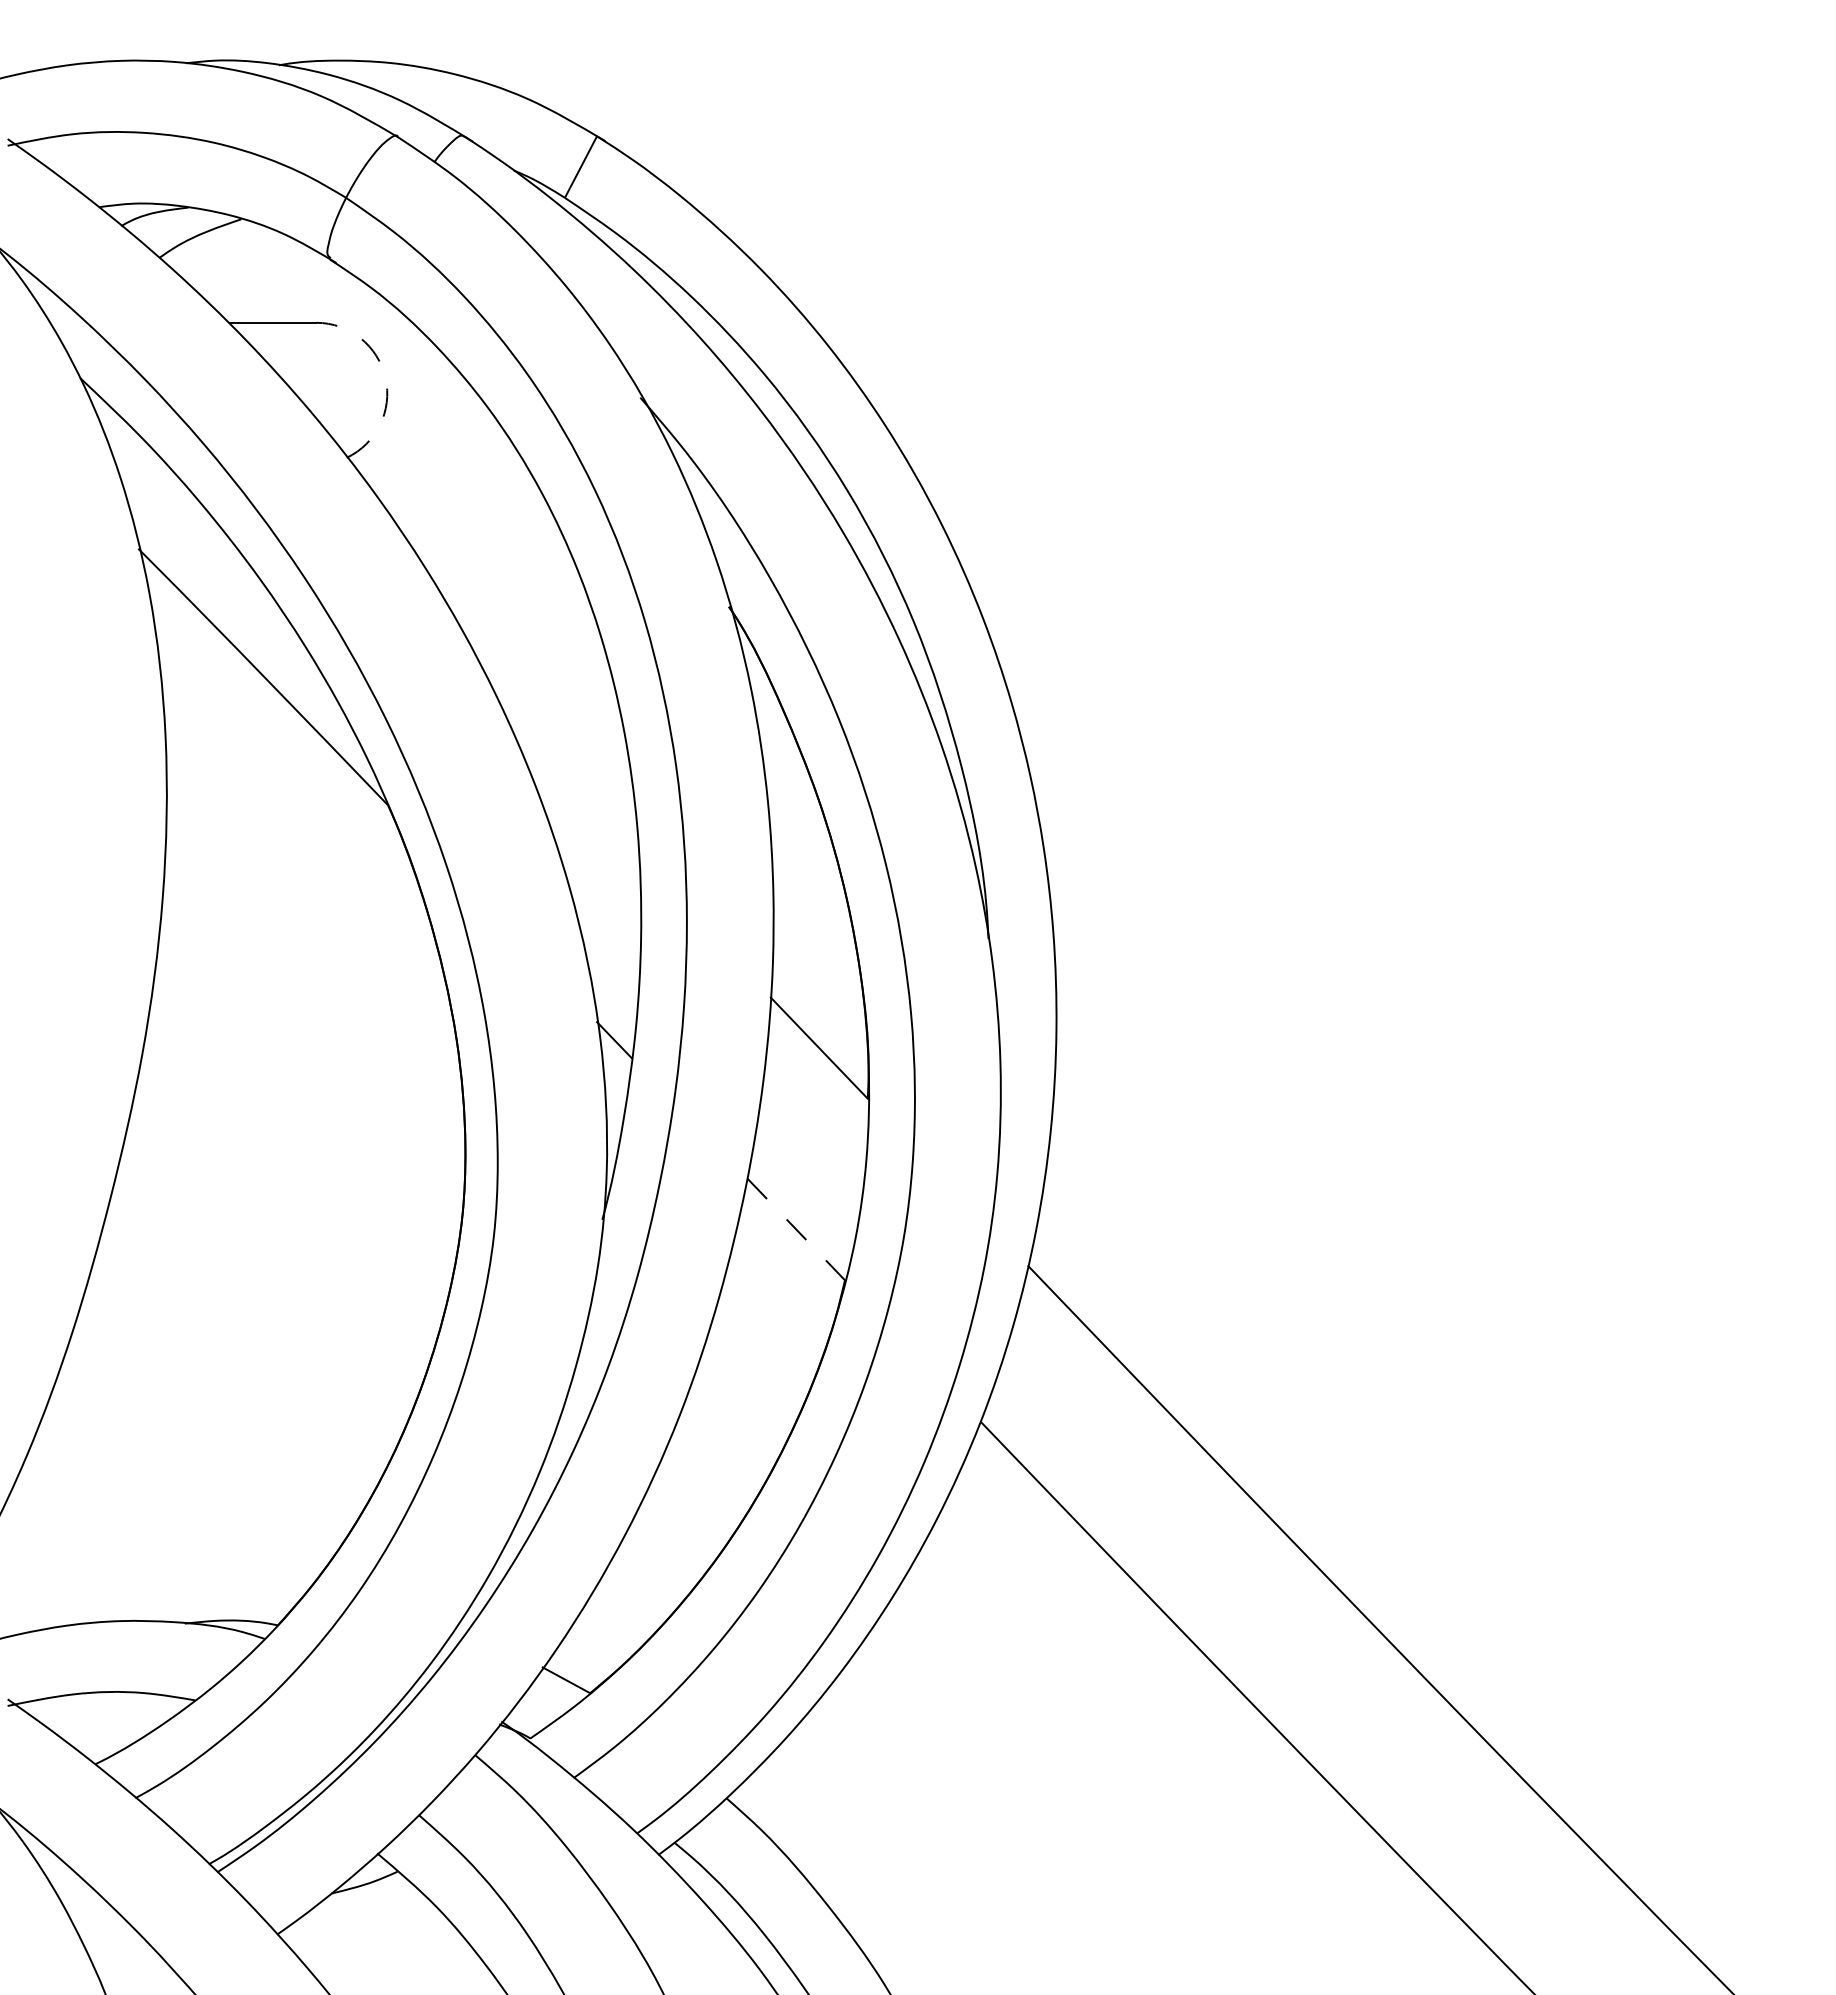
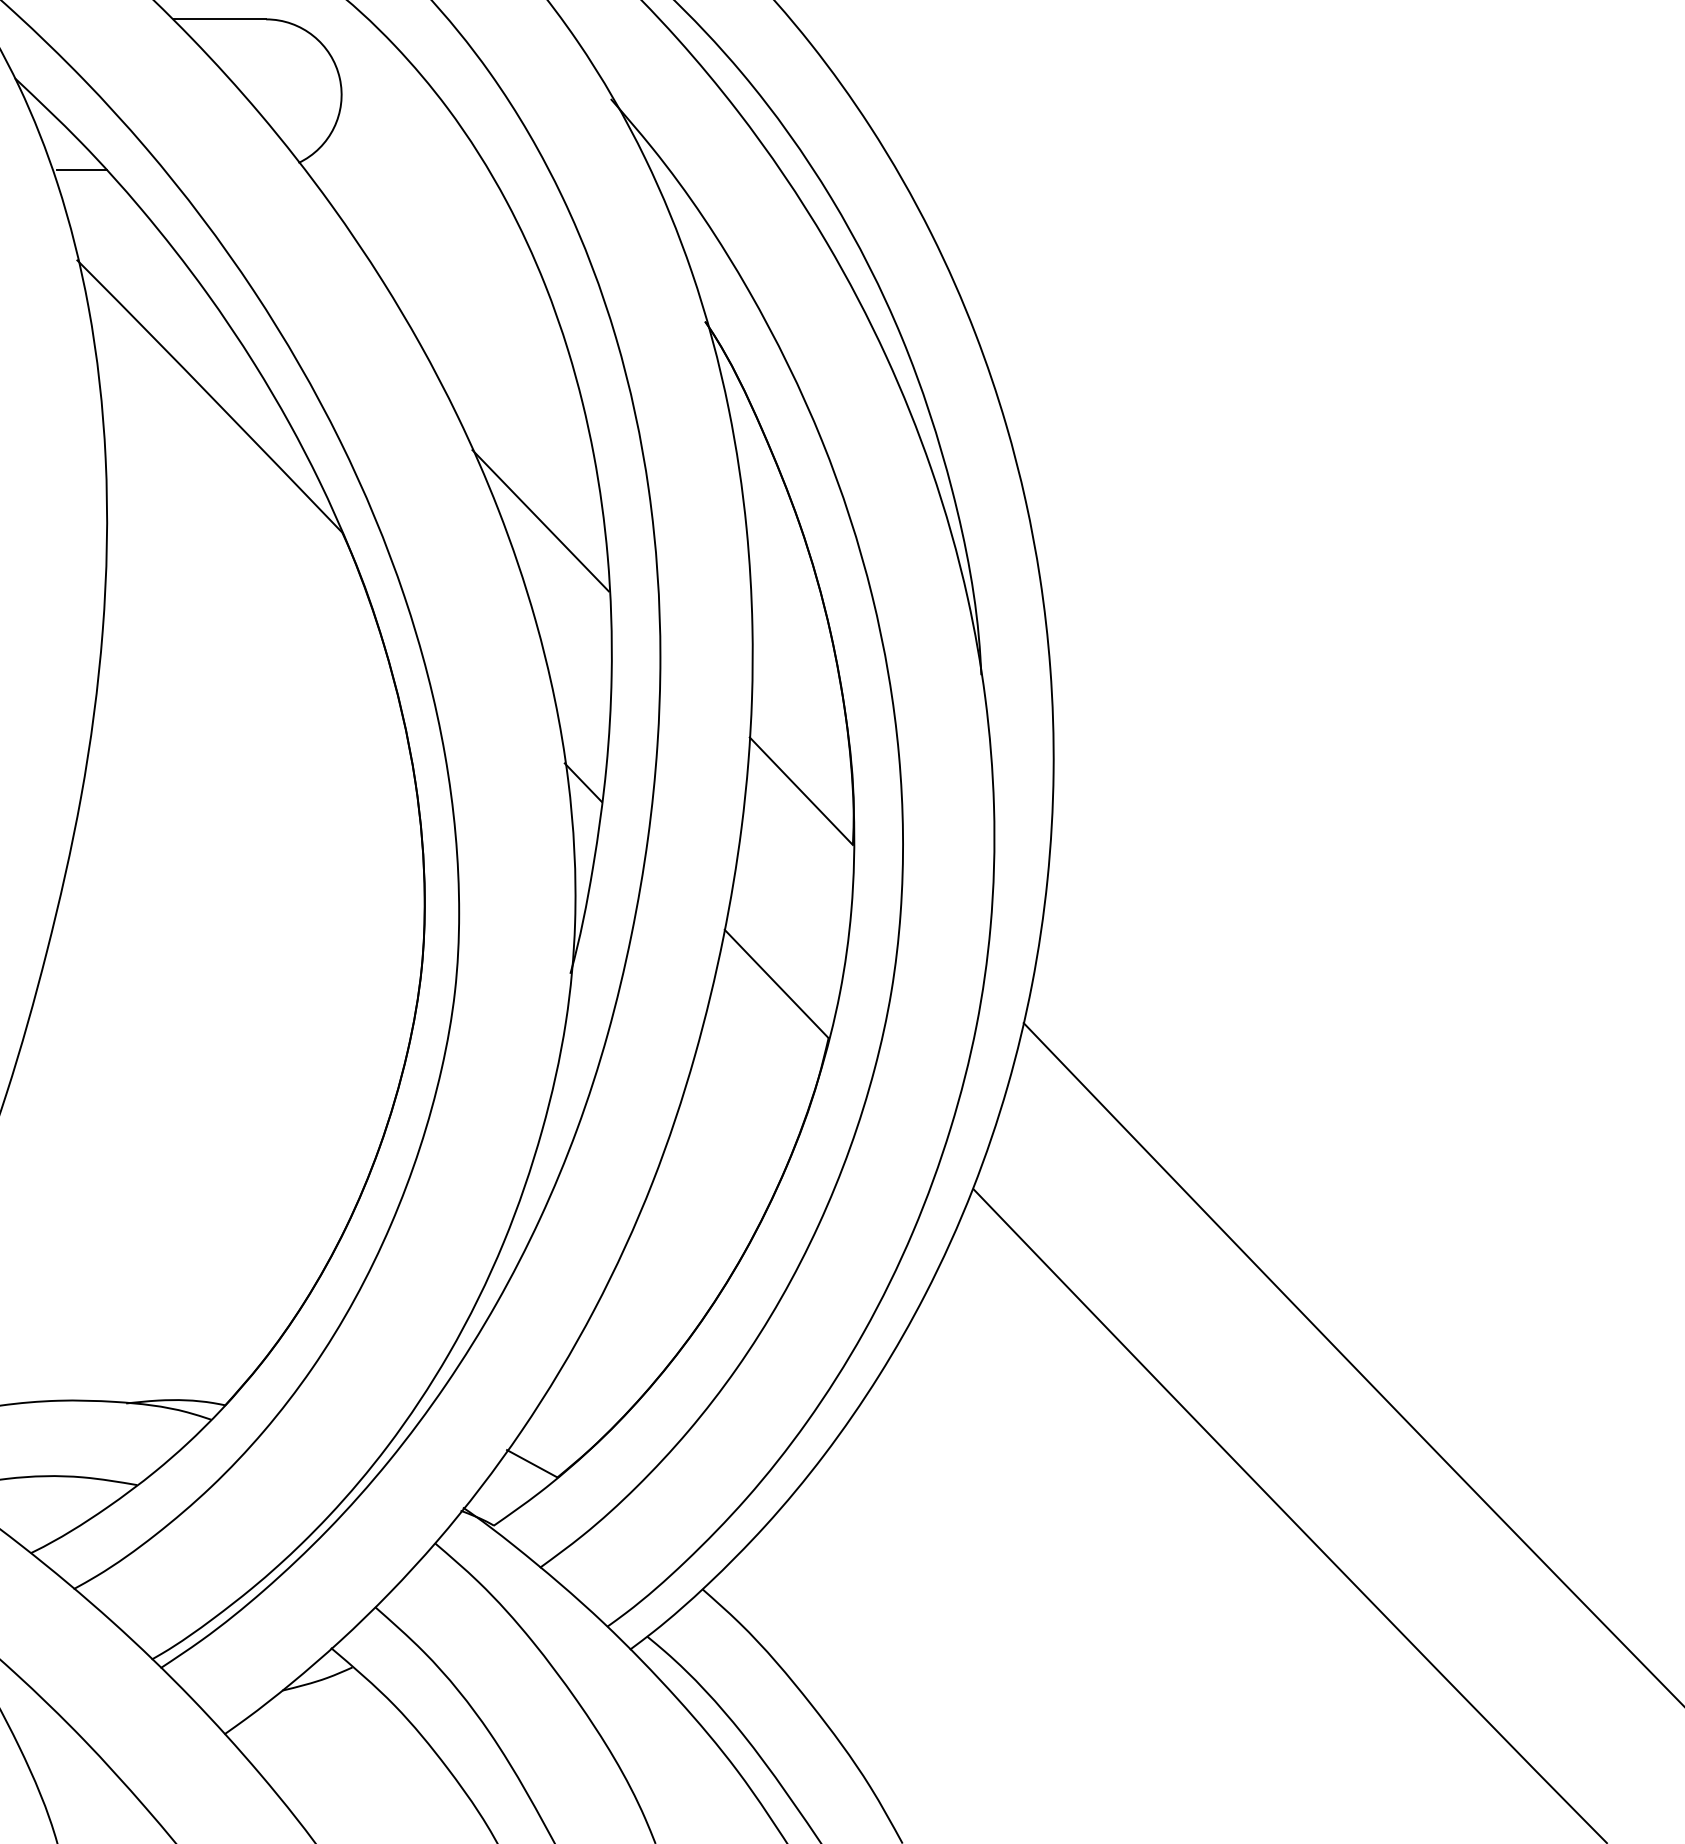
arc: (385, 378) -> (339, 78), dashed -> solid
line: (143, 464) -> (82, 170), added
line: (574, 793) -> (540, 520), added
line: (796, 1229) -> (777, 984), dashed -> solid

